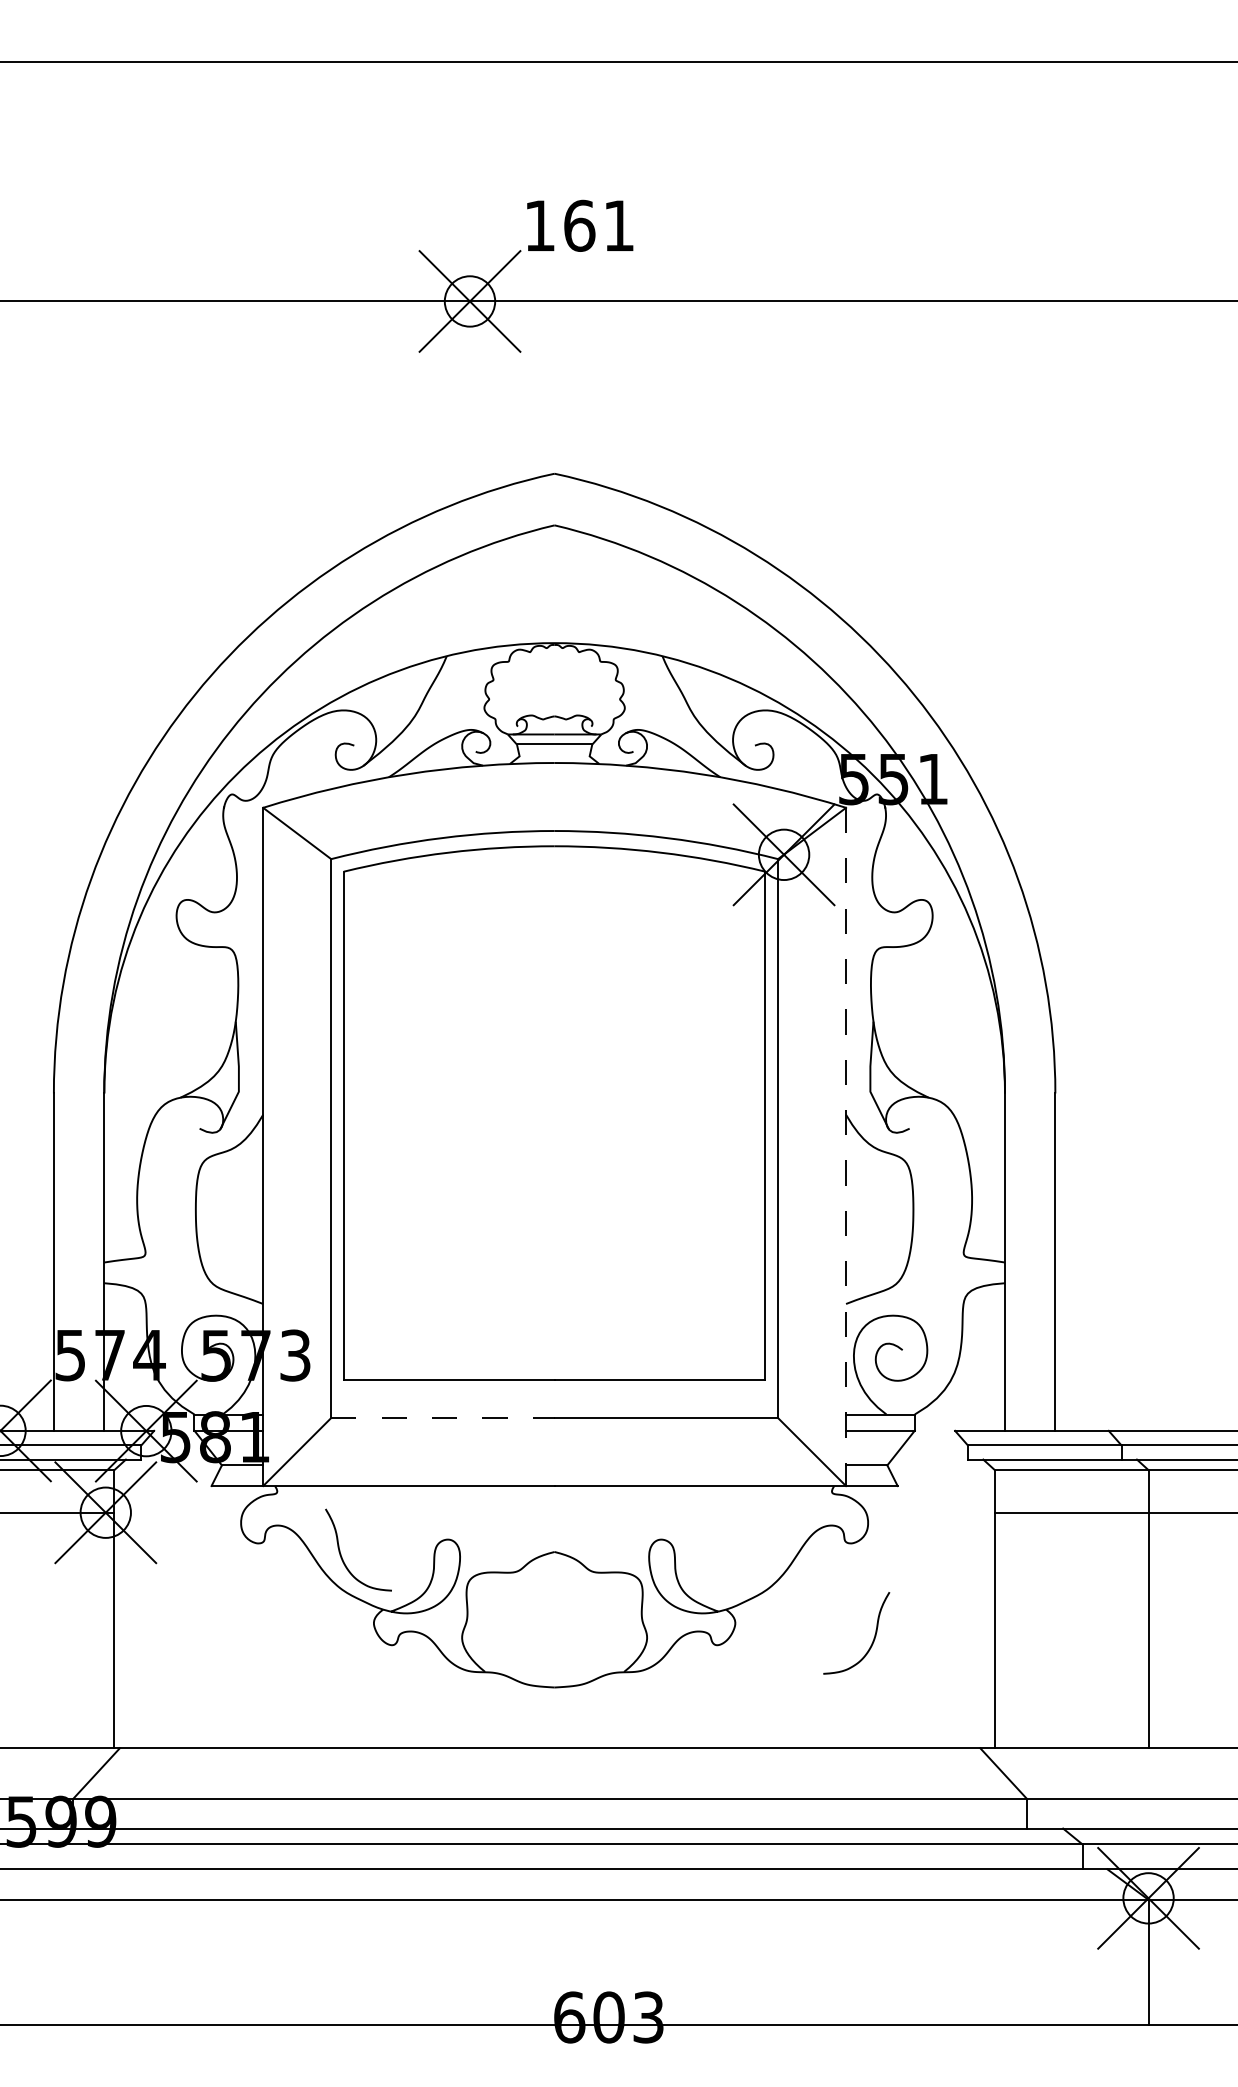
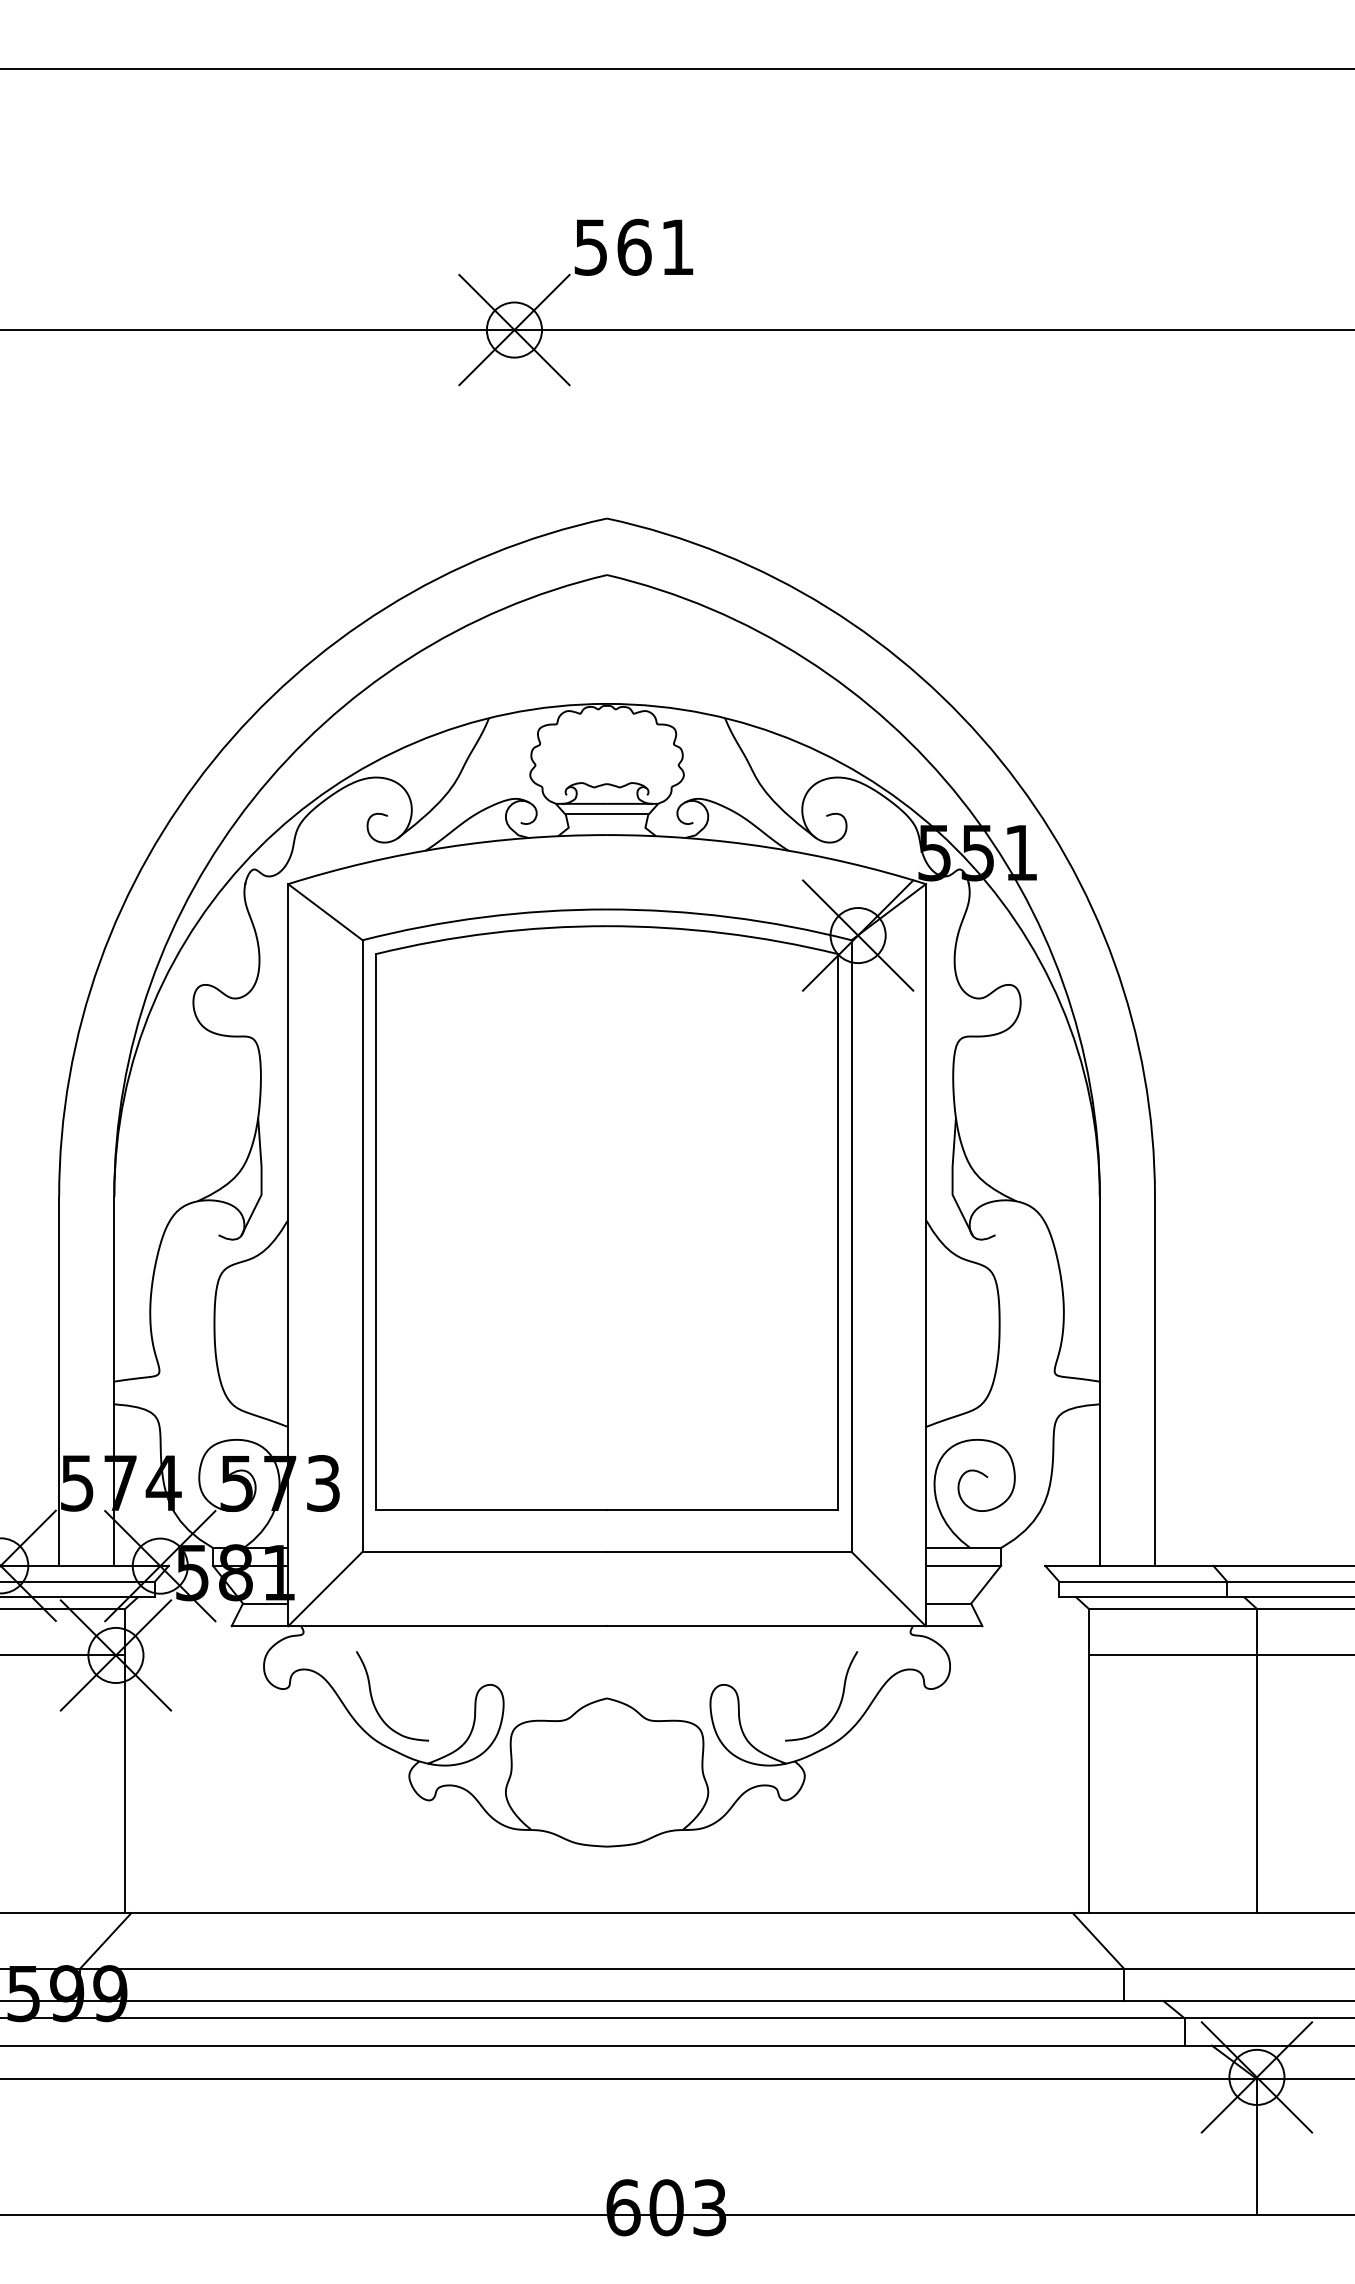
text: (539, 226) -> (590, 247), 161 -> 561
line: (845, 1147) -> (925, 1255), dashed -> solid
line: (443, 1417) -> (485, 1551), dashed -> solid
curve: (872, 1641) -> (838, 1705), moved

